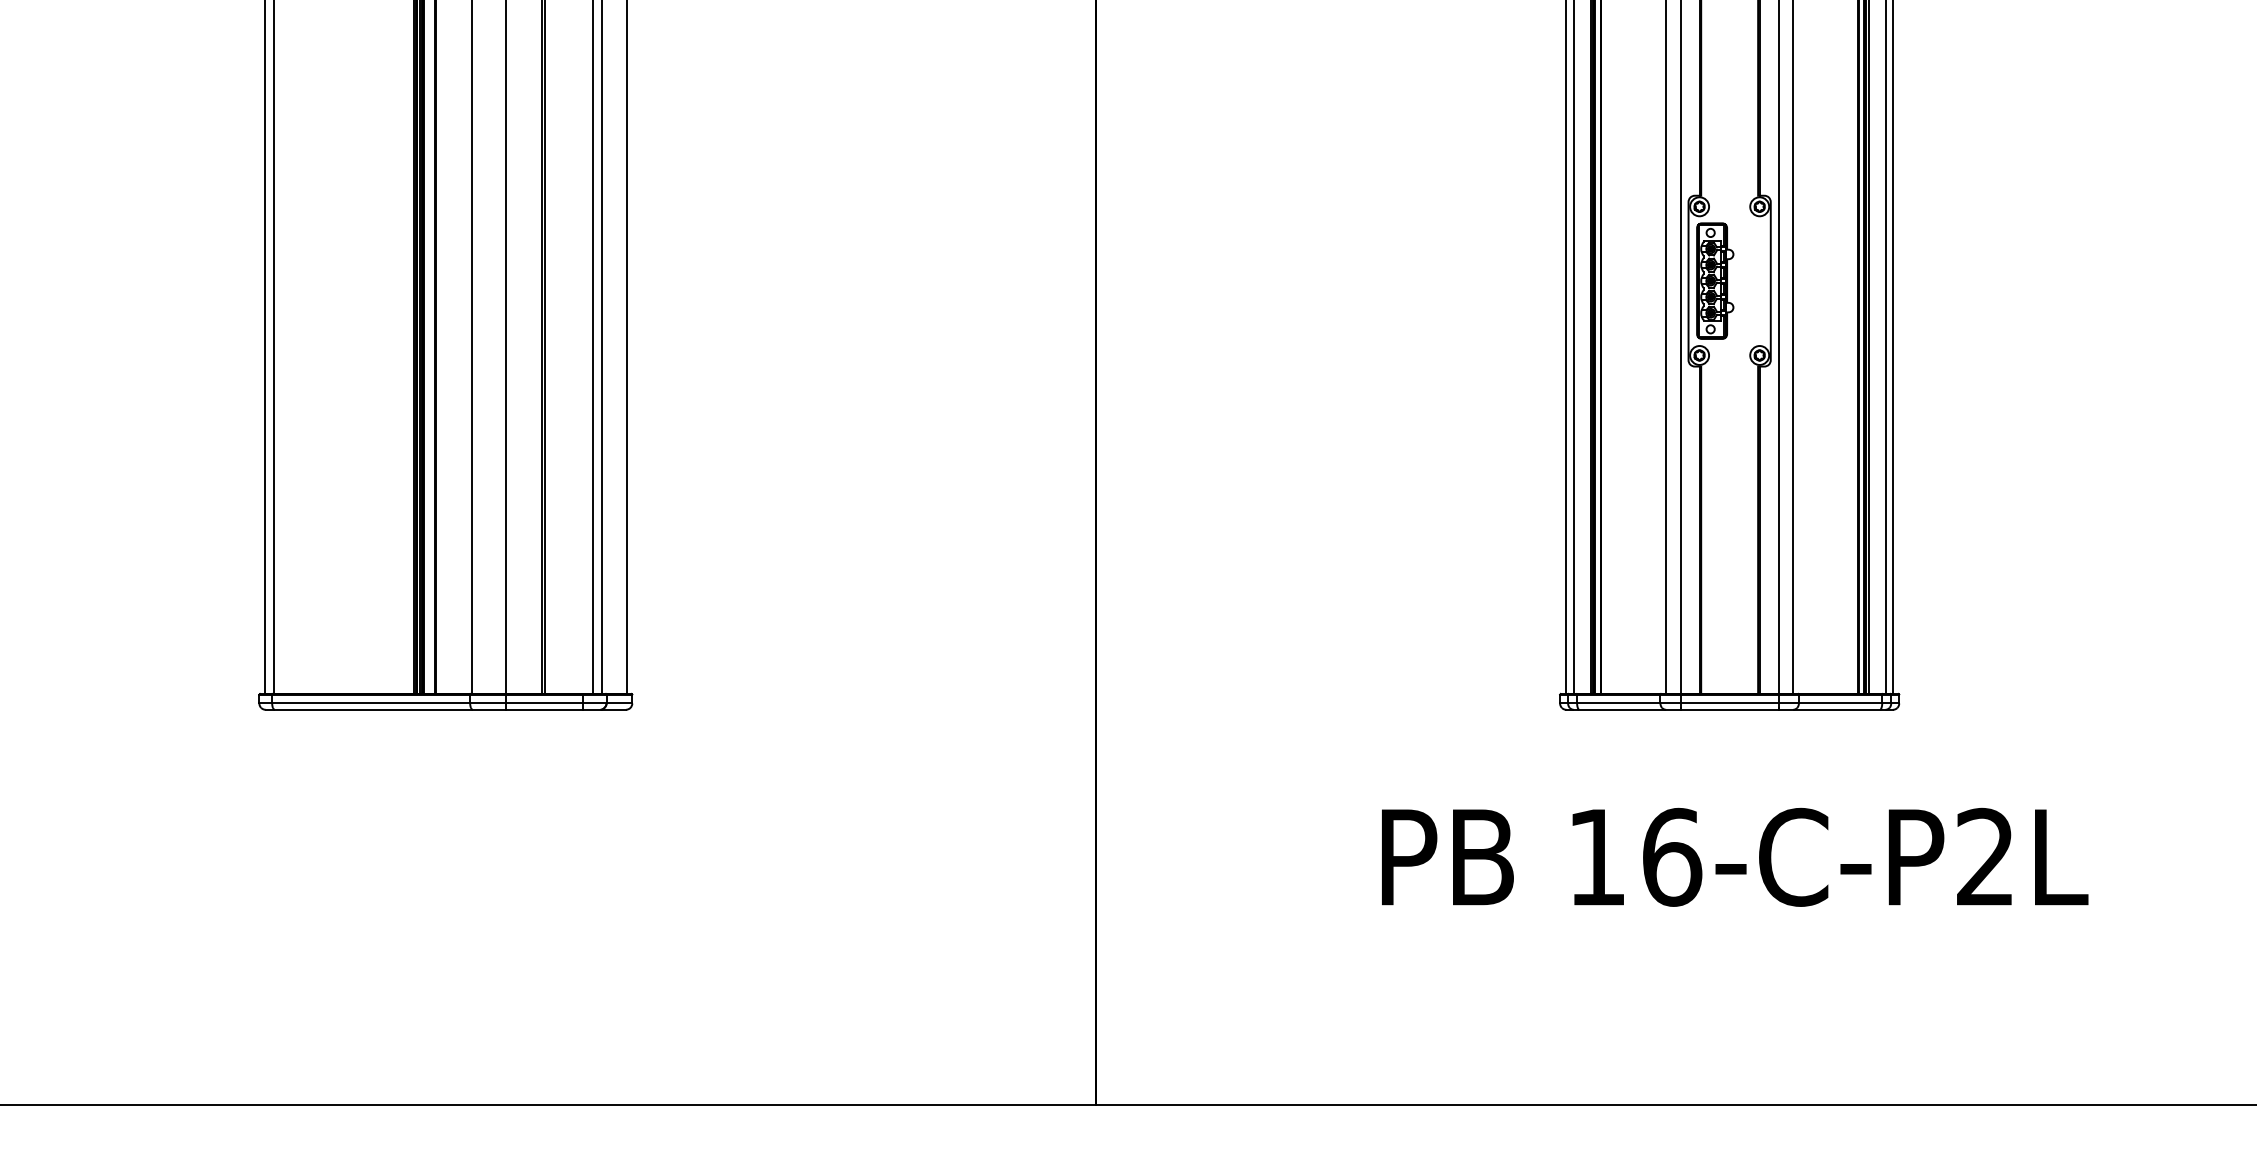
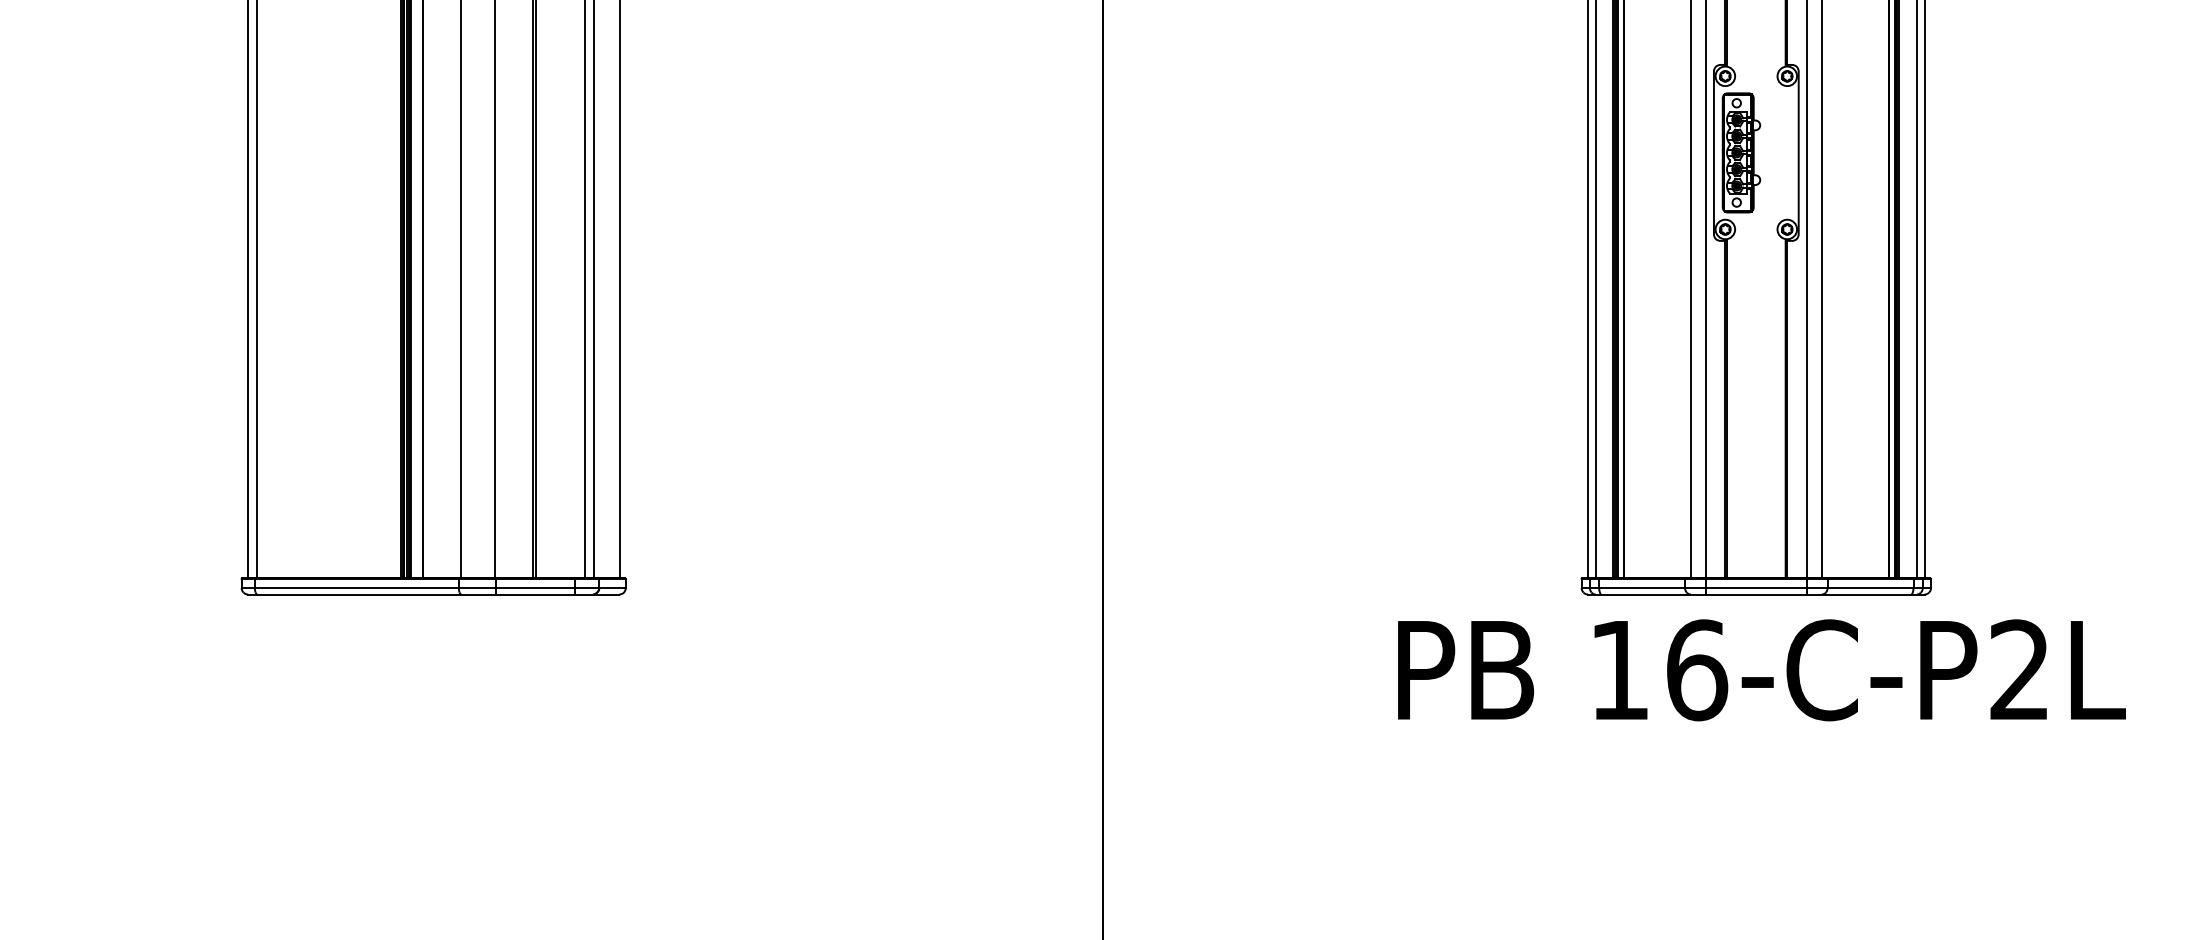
text: (1735, 856) -> (1762, 669), moved

